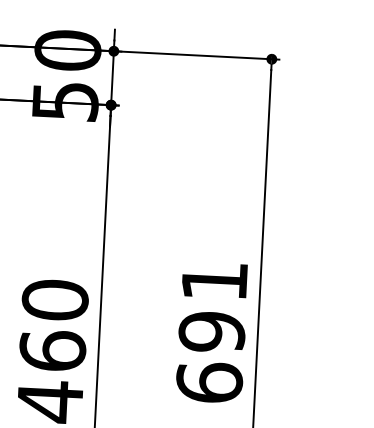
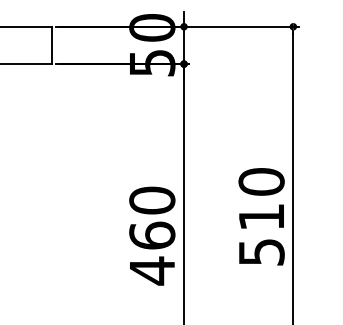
text: (211, 331) -> (261, 216), 691 -> 510

